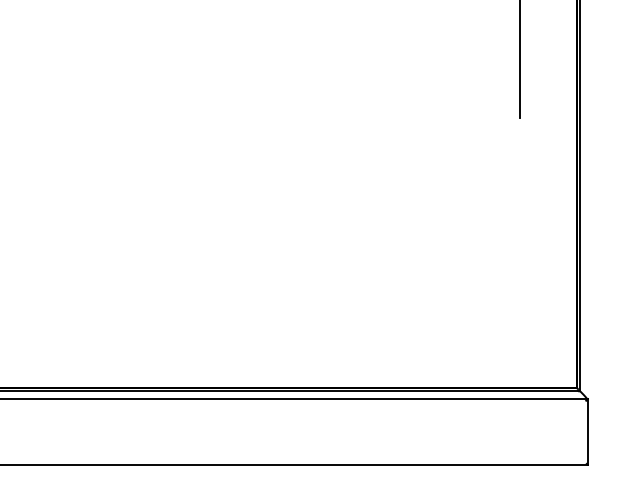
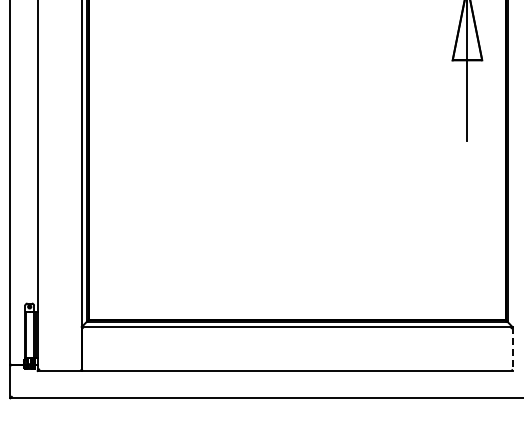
line: (587, 431) -> (512, 348), solid -> dashed

